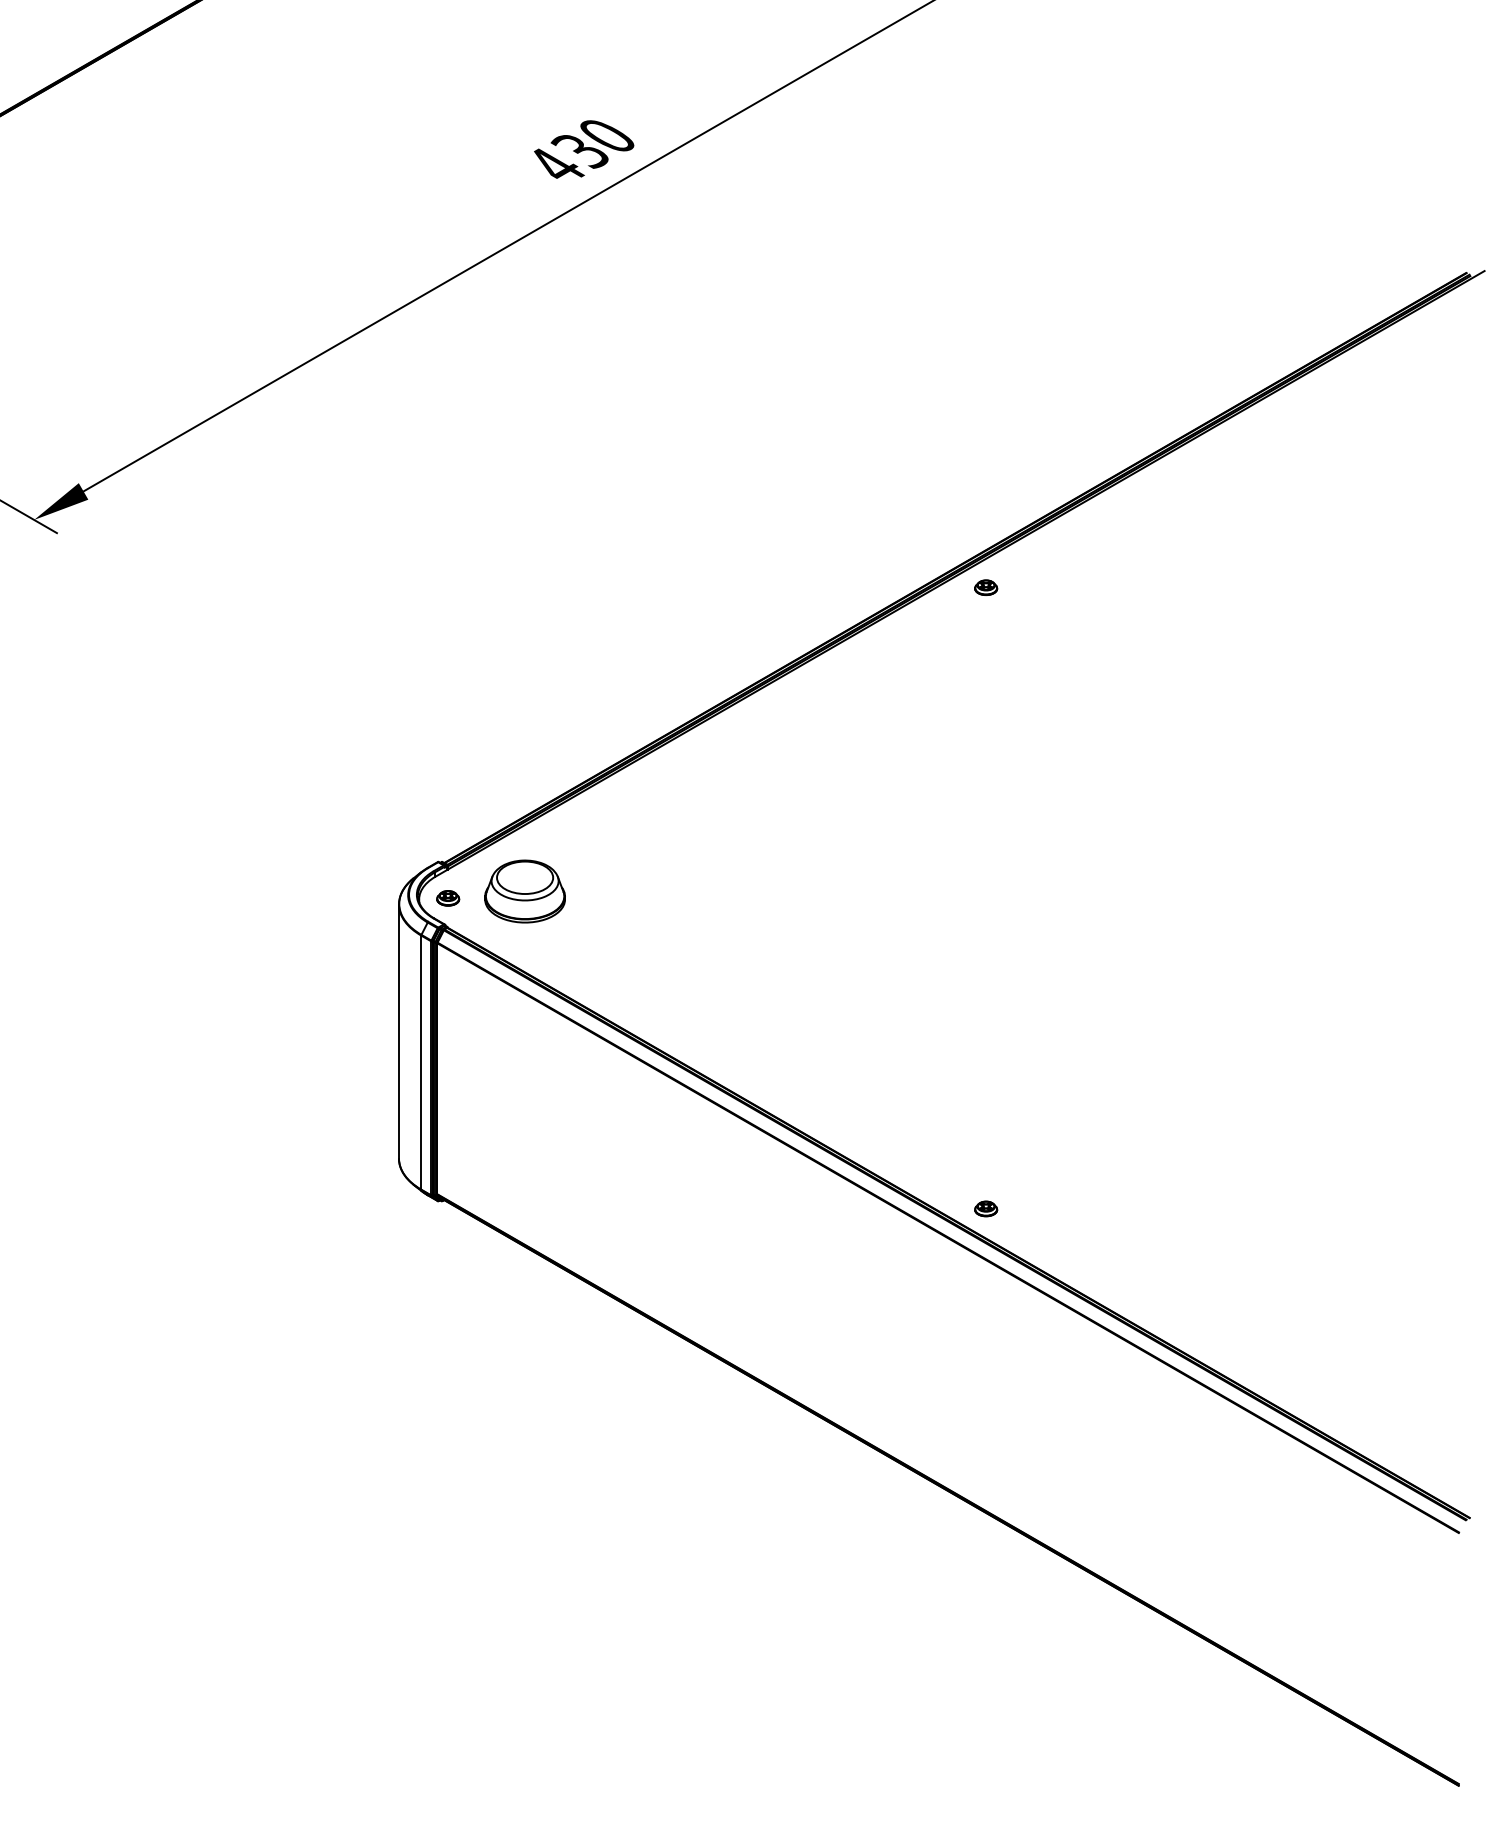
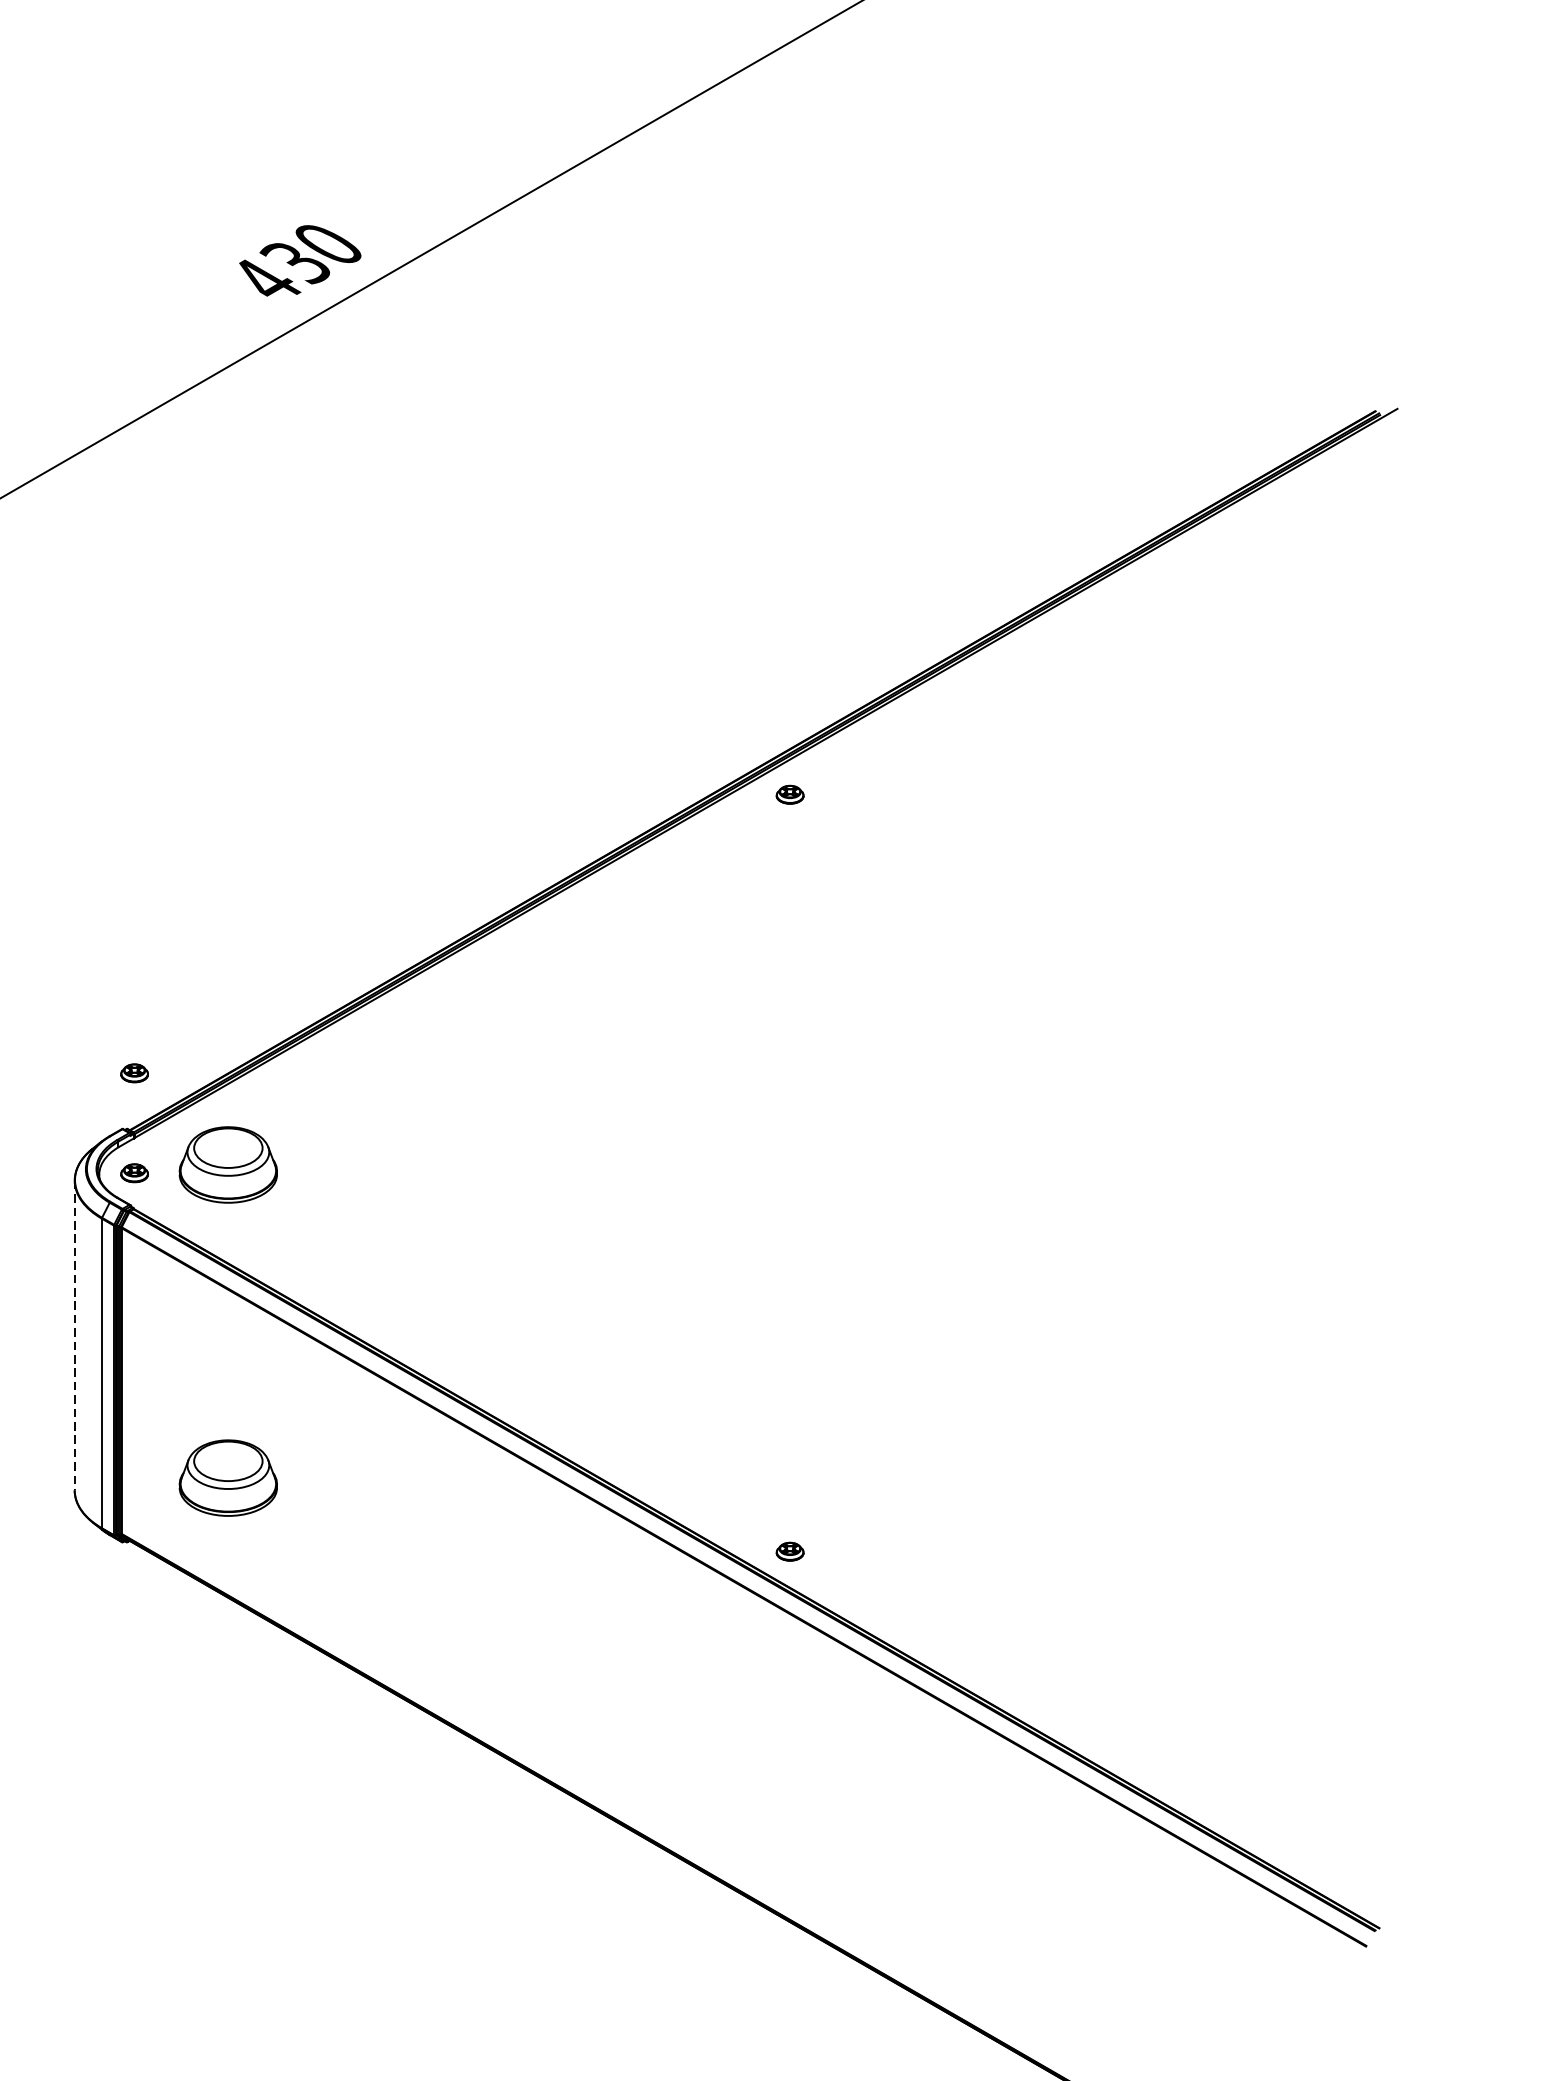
part: (448, 816) -> (135, 1073), added
line: (398, 1032) -> (74, 1336), solid -> dashed
part: (524, 1148) -> (227, 1478), added

